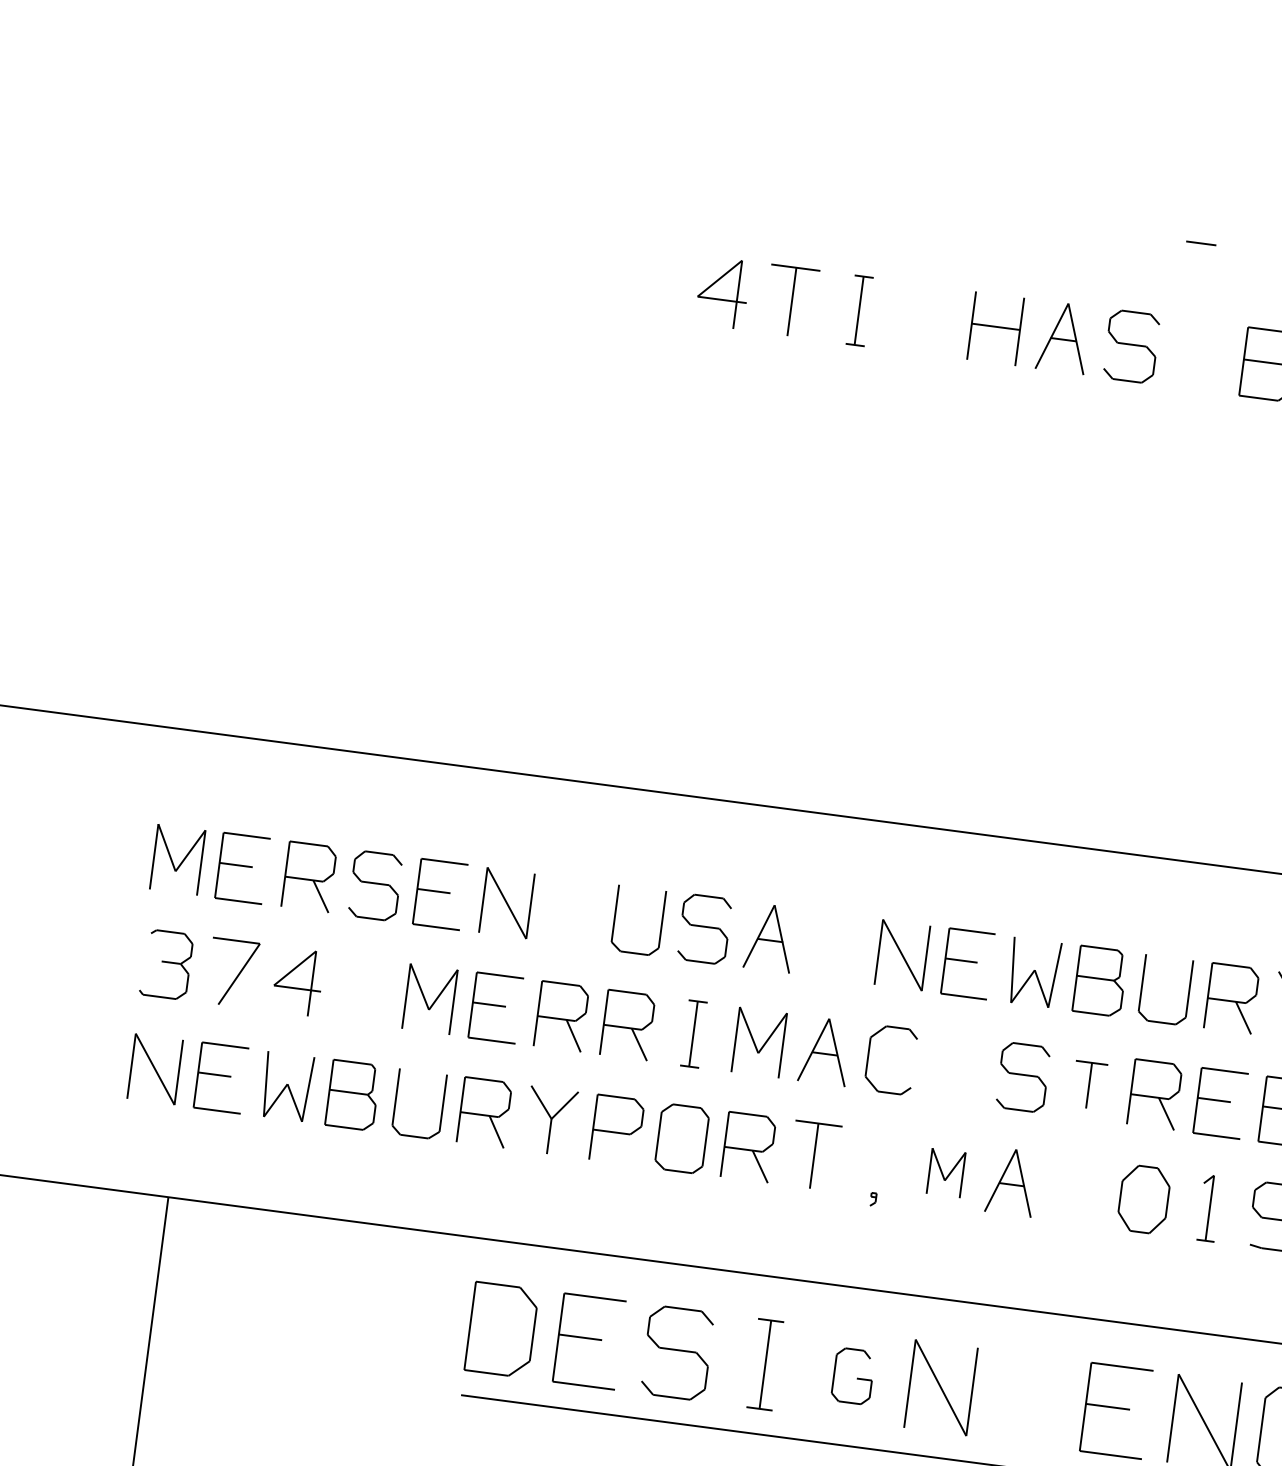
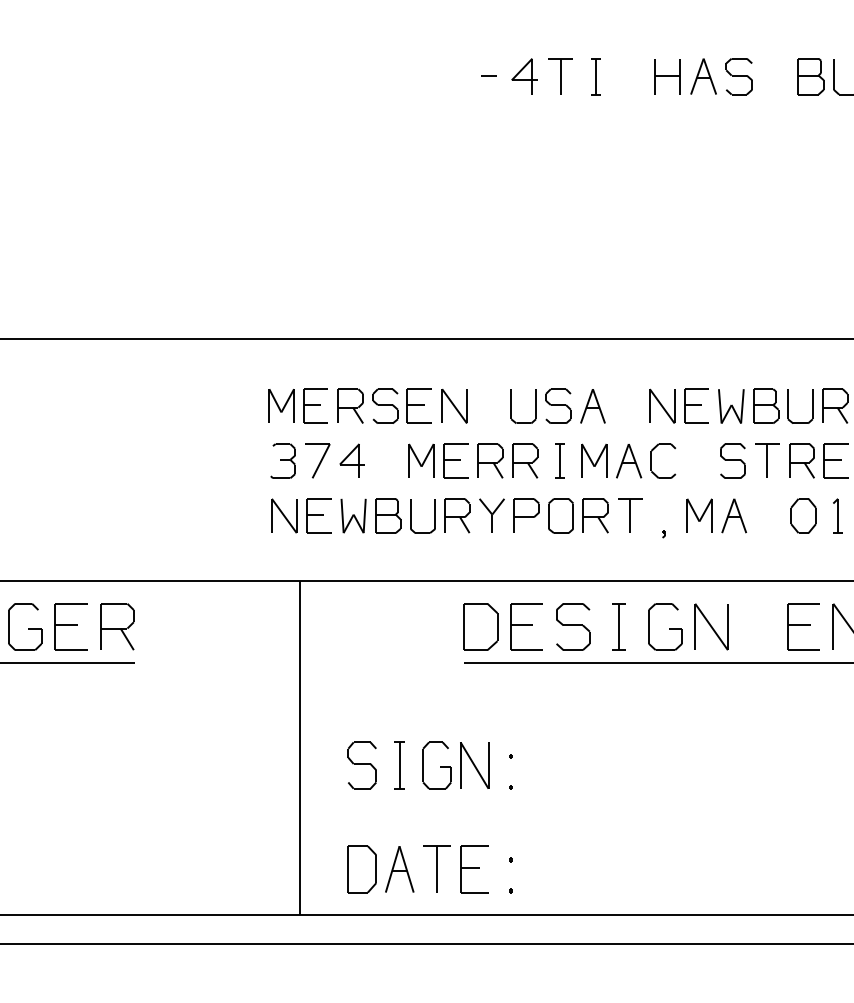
line: (1200, 243) -> (488, 75), moved
part: (1089, 1084) -> (767, 460), size x1.43
part: (945, 1172) -> (699, 515), size x1.43
part: (853, 1375) -> (665, 626), size x1.67

